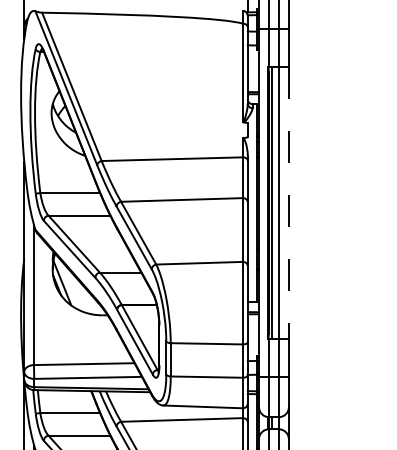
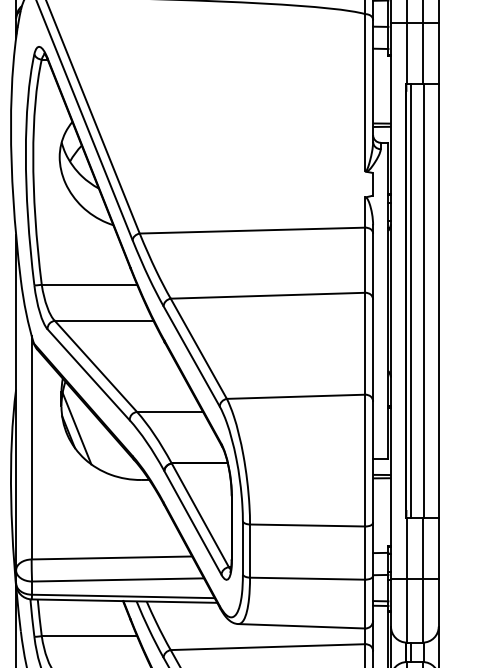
line: (288, 203) -> (438, 301), dashed -> solid

